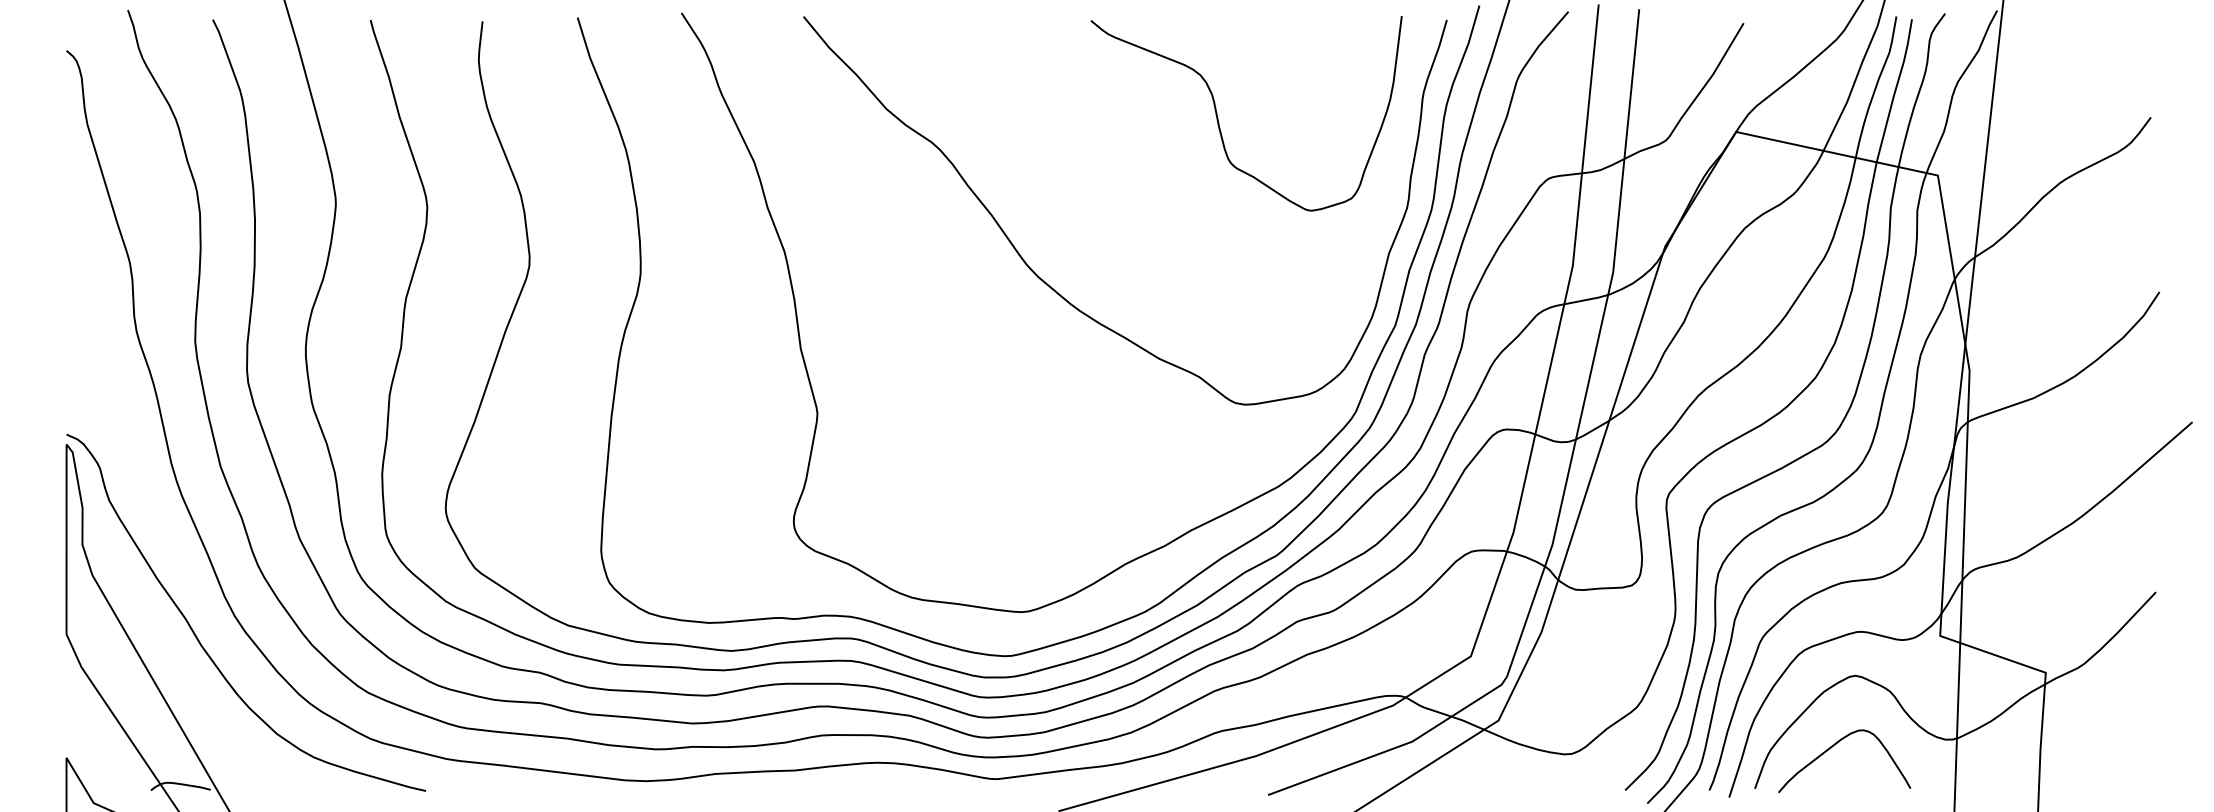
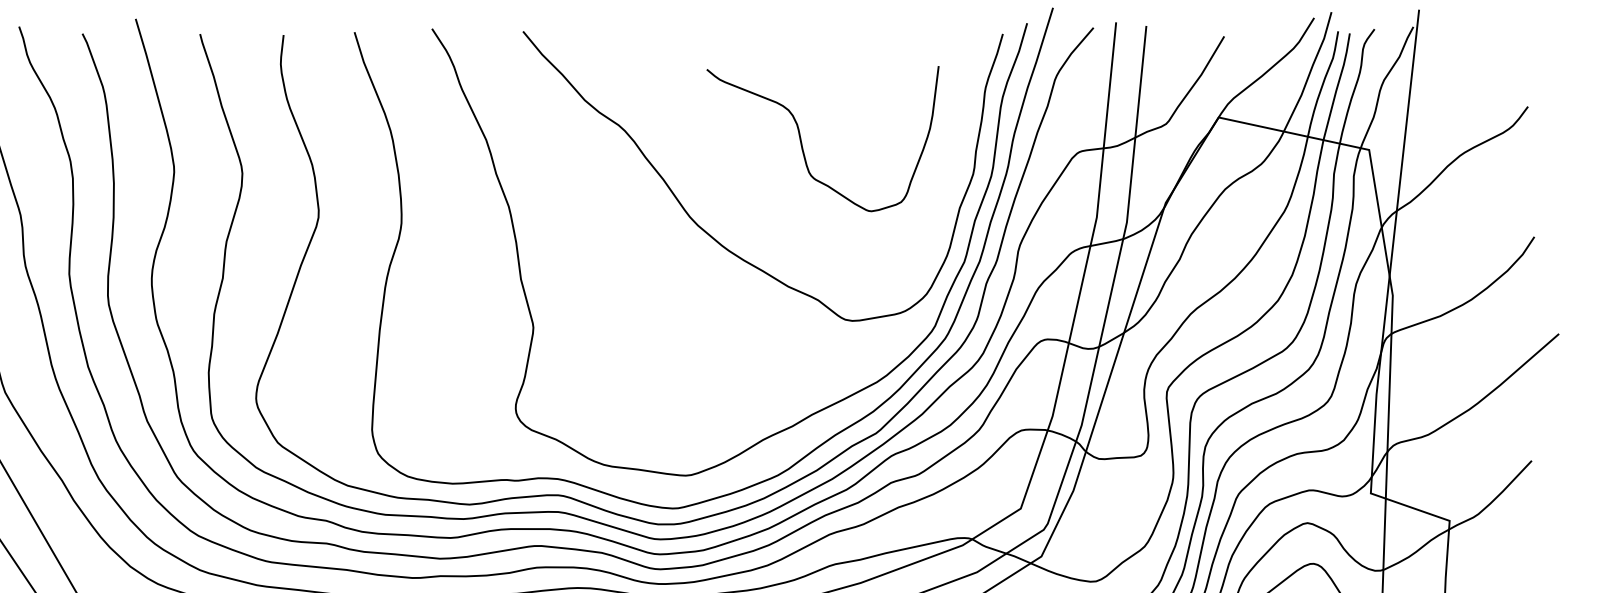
curve: (1218, 117) -> (801, 141), moved

